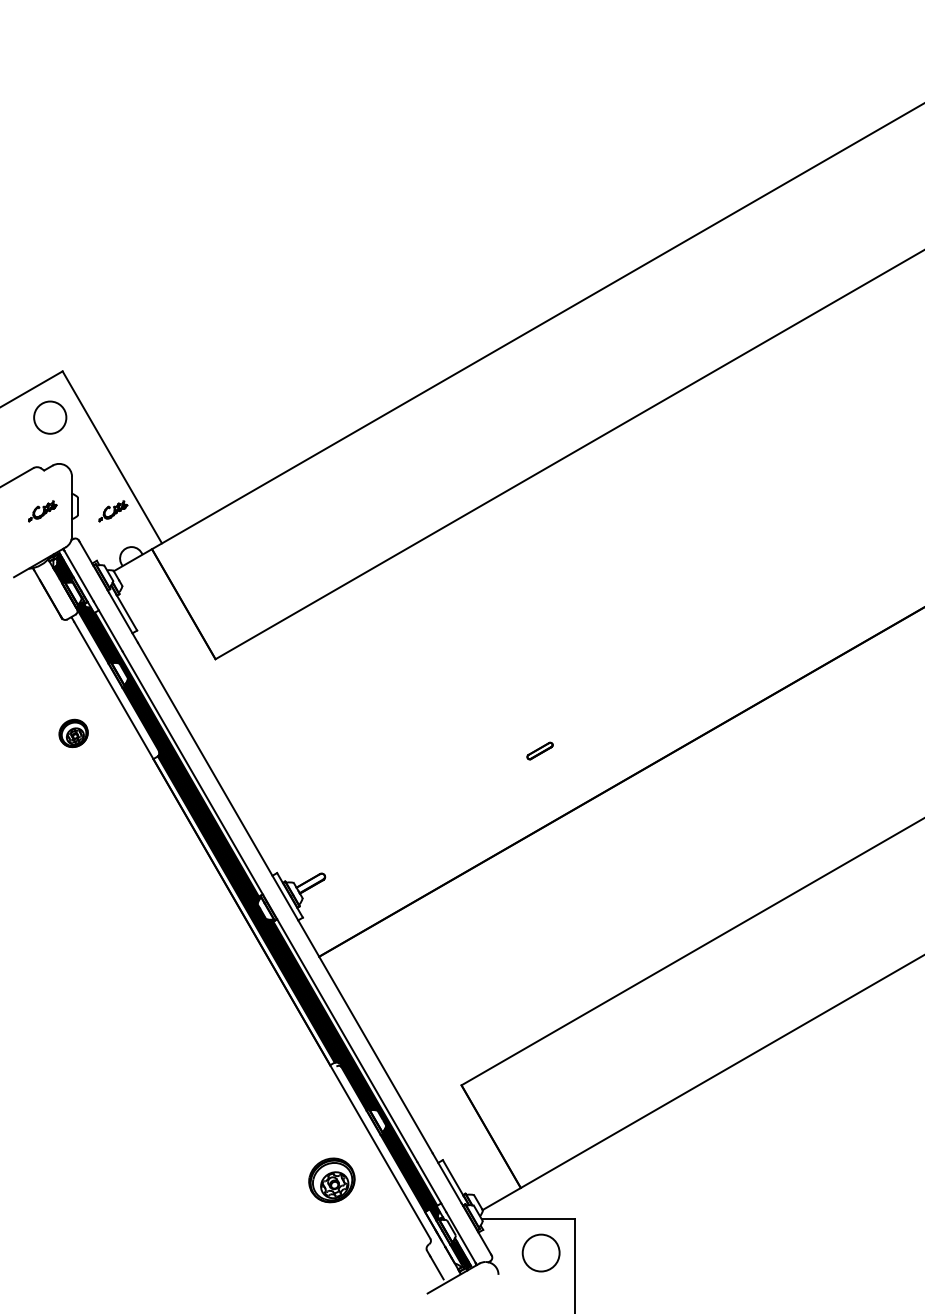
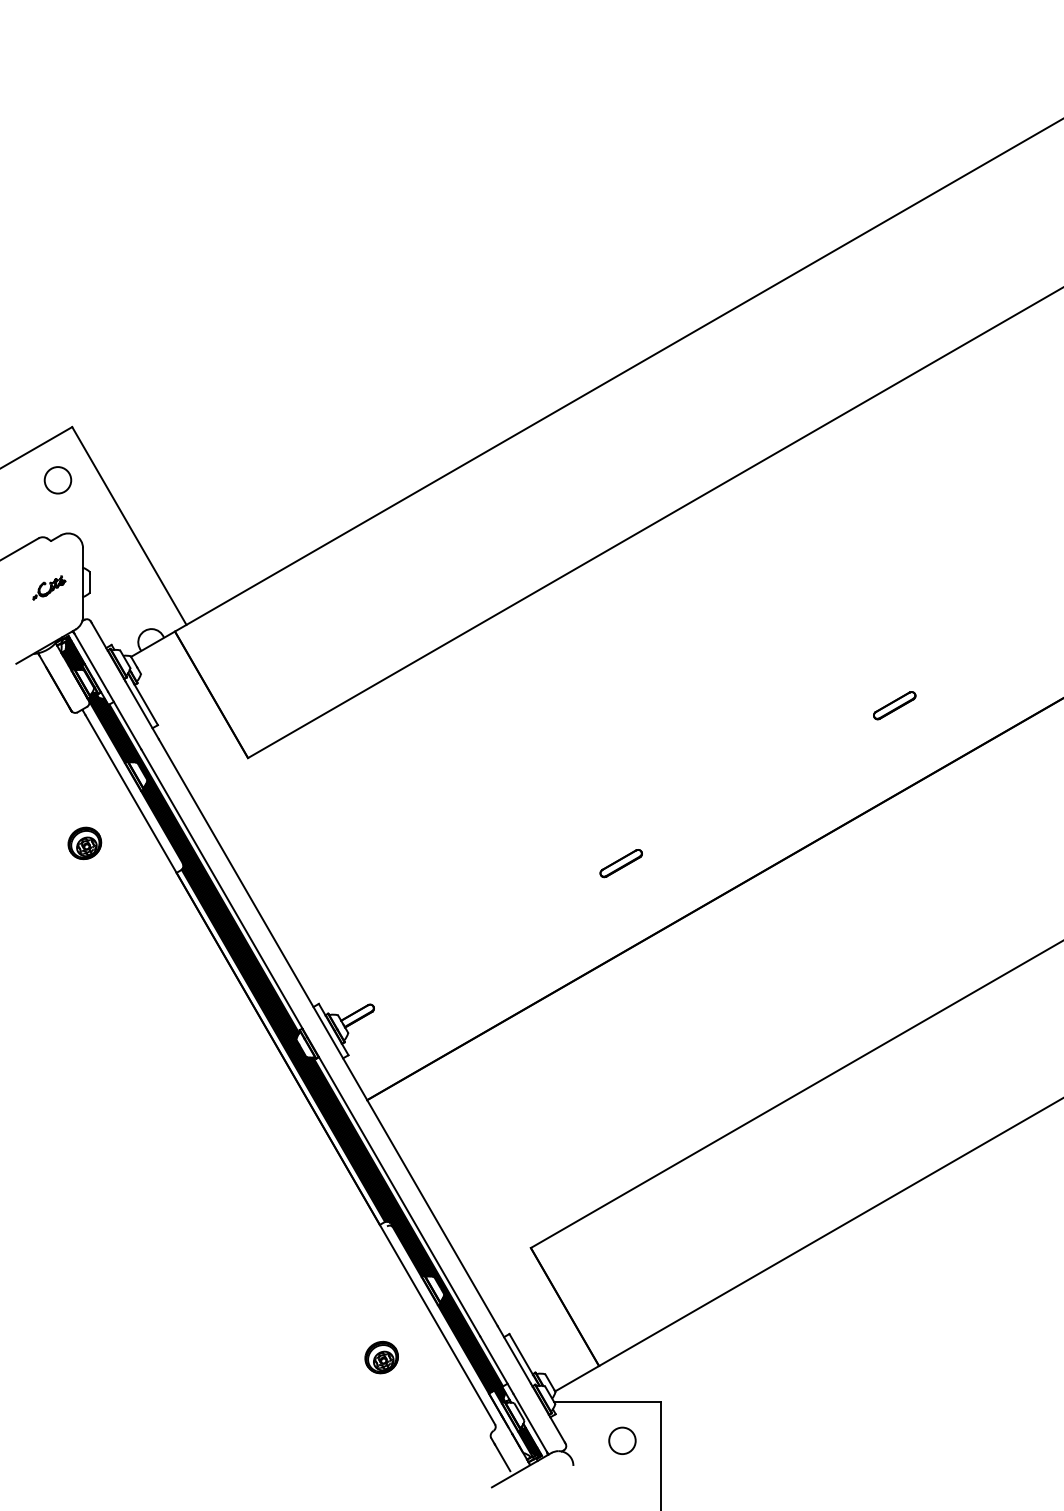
circle: (49, 417) -> (57, 480), size x0.71
part: (113, 510) -> (130, 587), removed
part: (777, 613) -> (894, 705), added
part: (539, 750) -> (620, 863), size x1.43
part: (331, 1180) -> (381, 1357), size x0.62
circle: (541, 1252) -> (622, 1440), size x0.62

